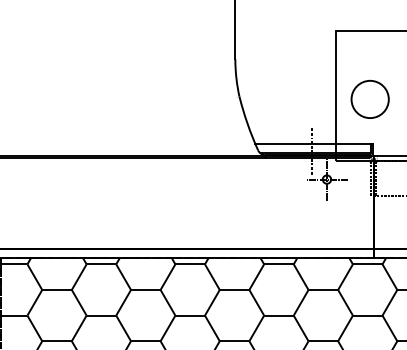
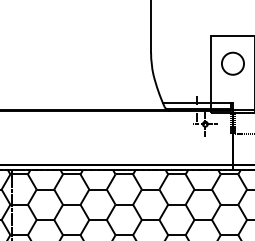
circle: (369, 99) -> (232, 63), moved

